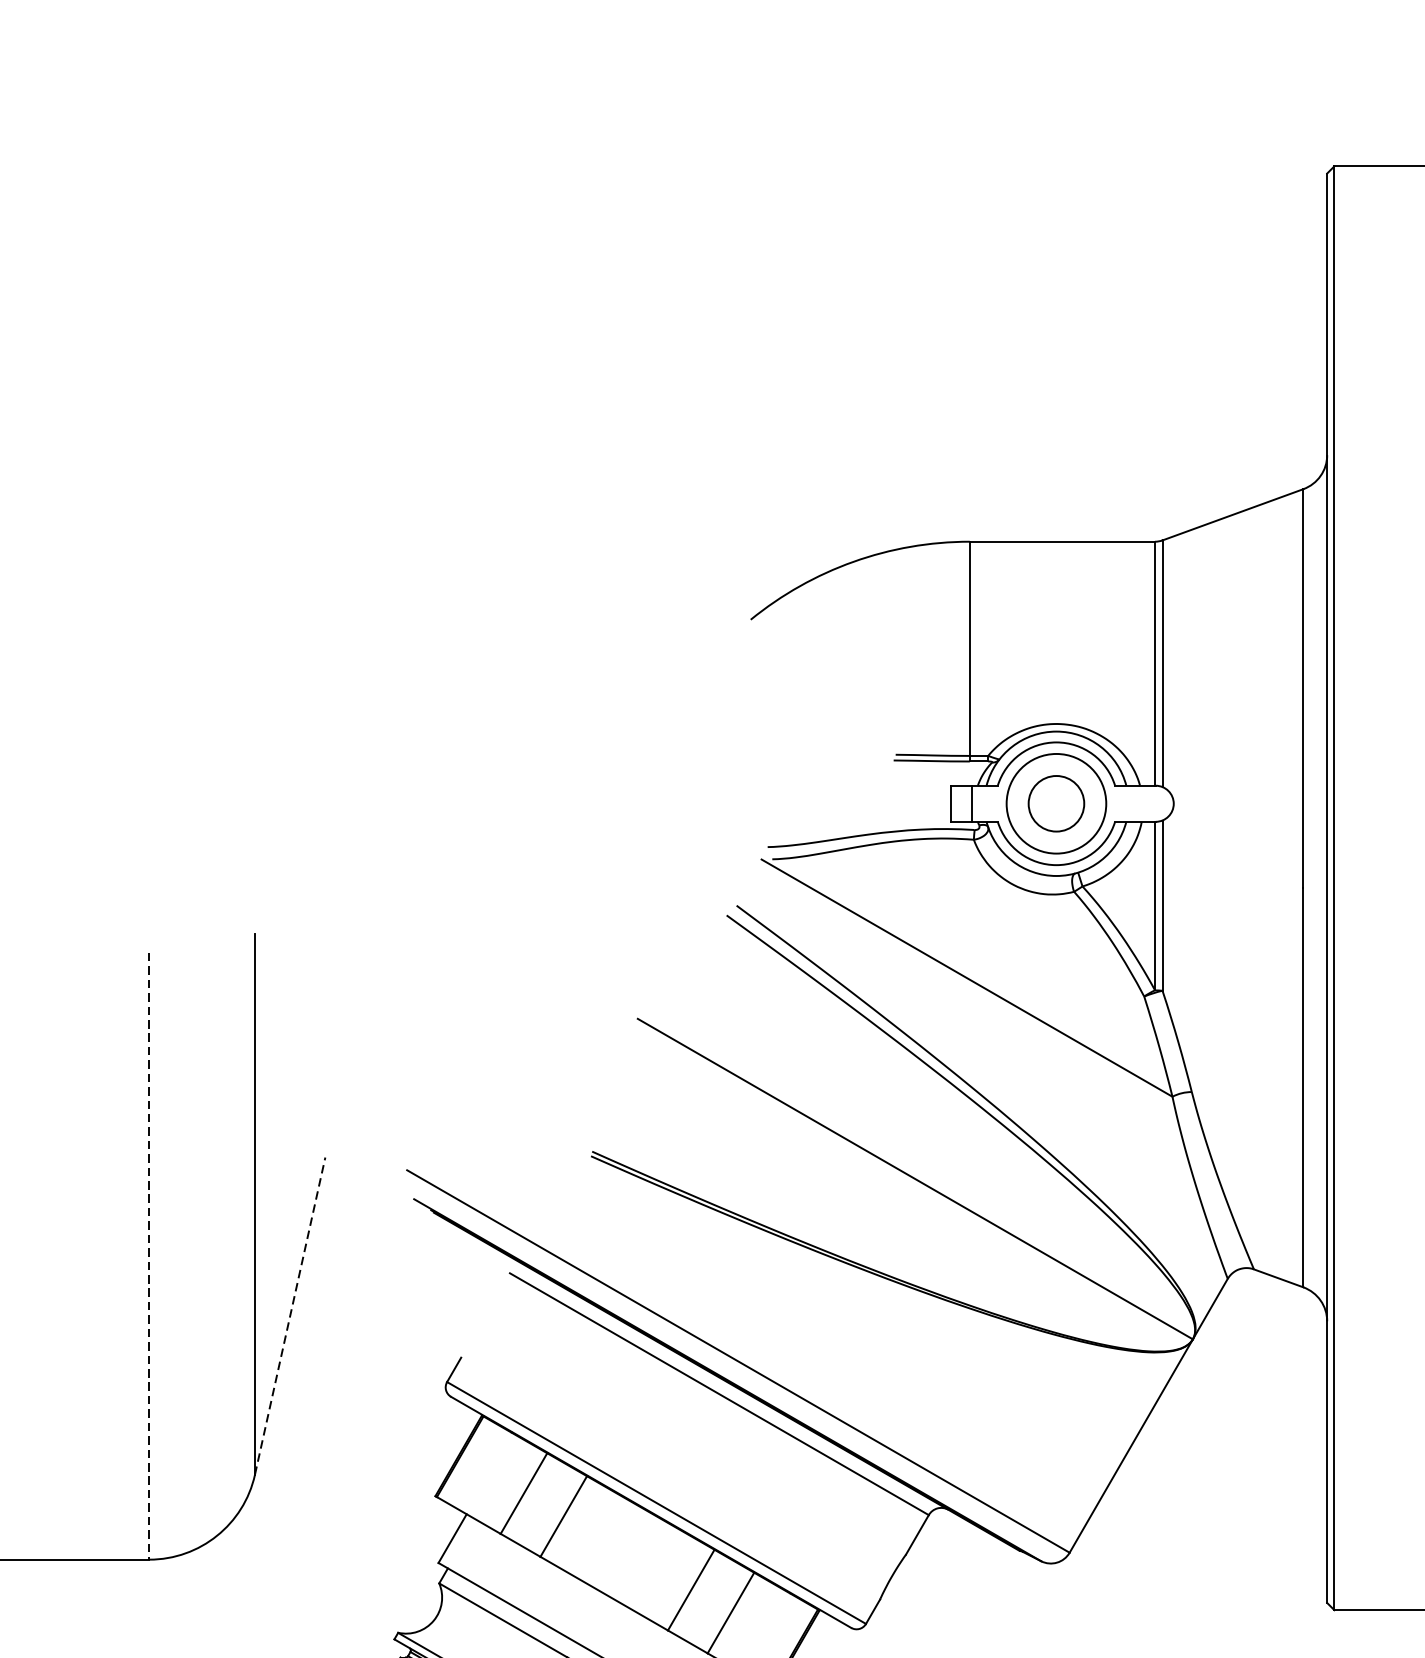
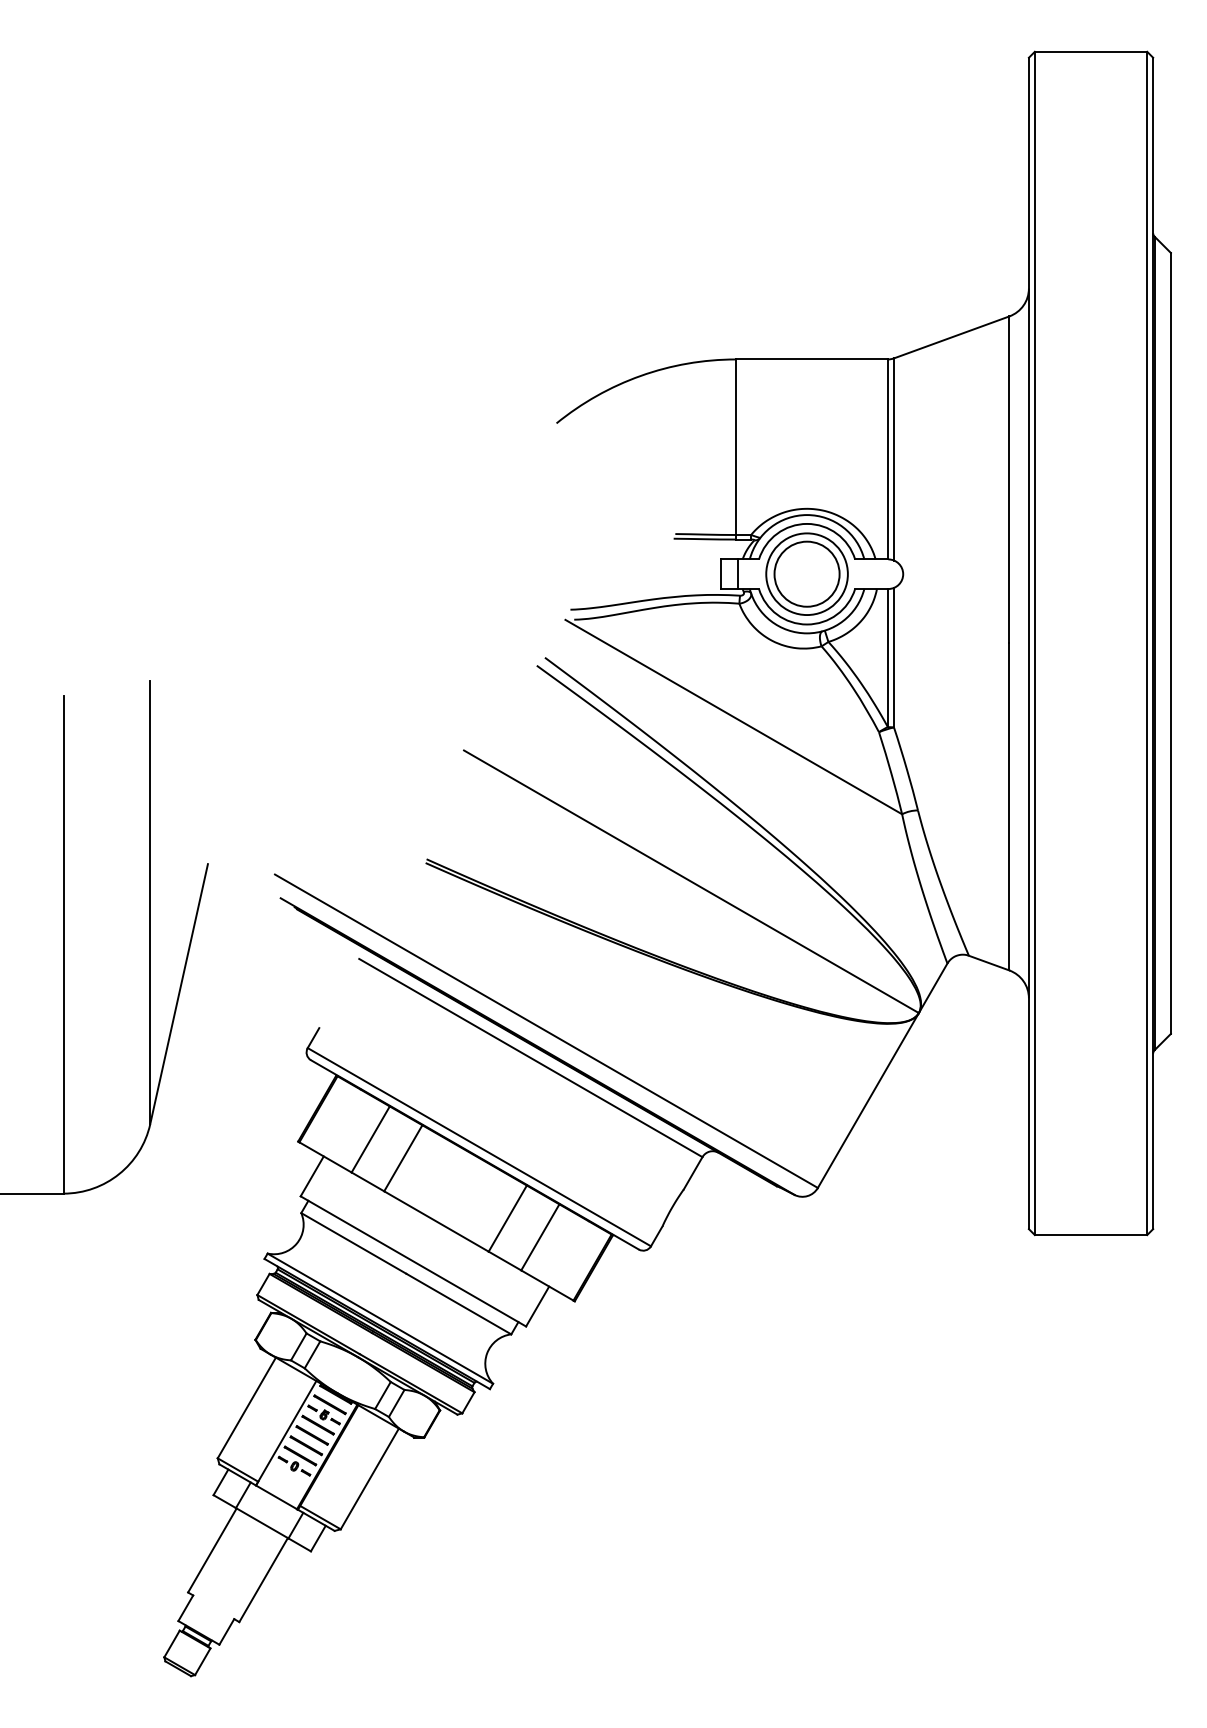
circle: (1055, 802) -> (806, 573), size x1.43
line: (149, 1256) -> (63, 945), dashed -> solid
line: (290, 1315) -> (179, 993), dashed -> solid

